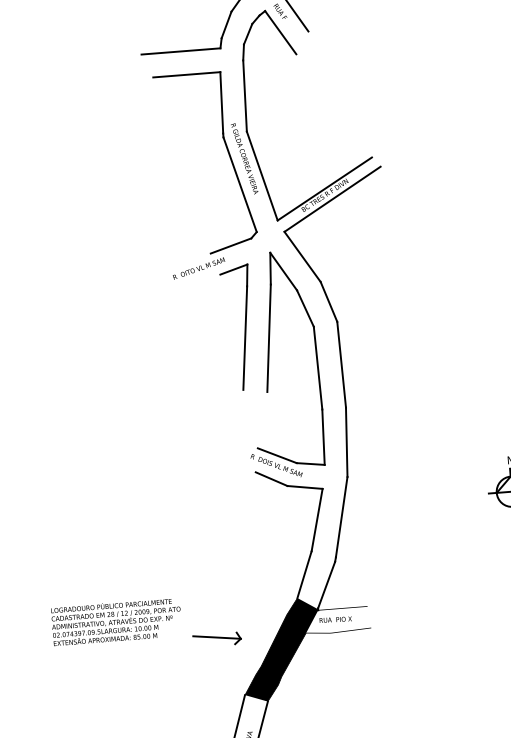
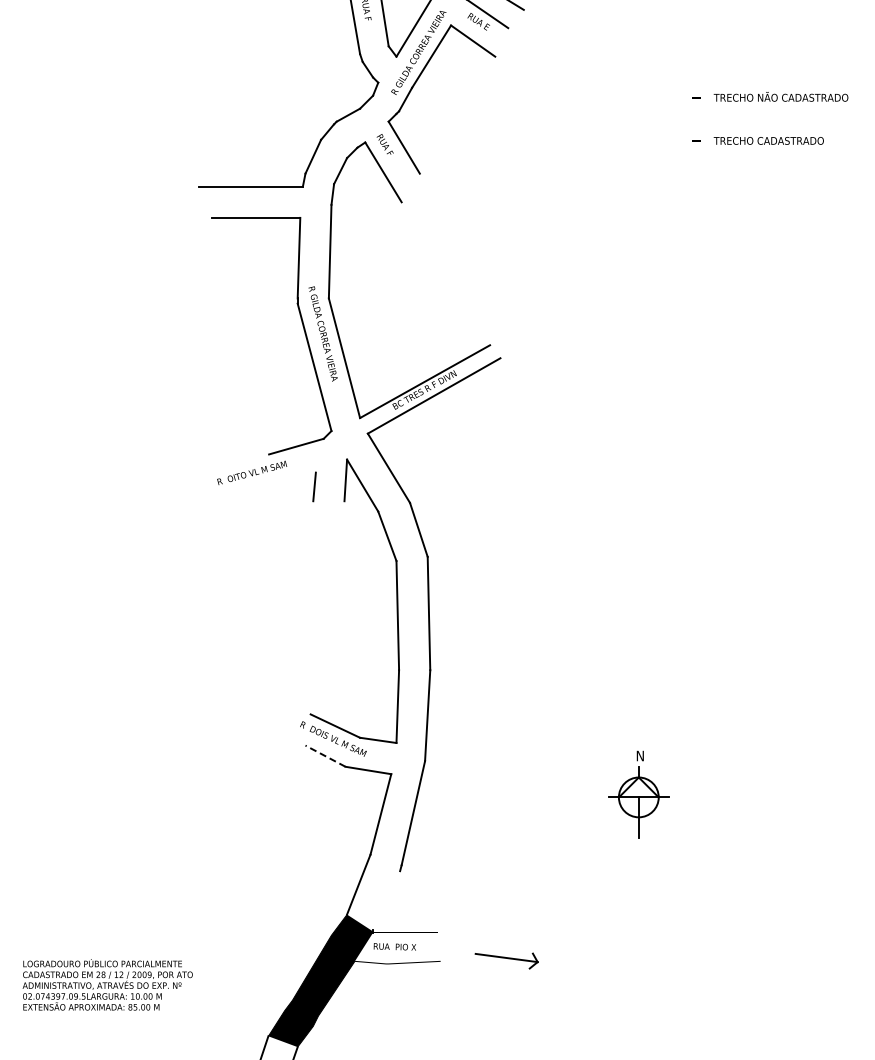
line: (233, 269) -> (297, 477), removed
line: (245, 337) -> (305, 568), removed
line: (268, 338) -> (336, 571), removed
line: (271, 479) -> (325, 756), solid -> dashed
line: (326, 585) -> (386, 900), removed
text: (116, 621) -> (107, 984), moved
part: (217, 639) -> (506, 960), moved

